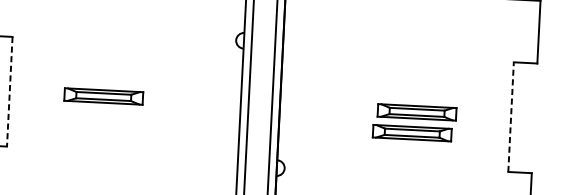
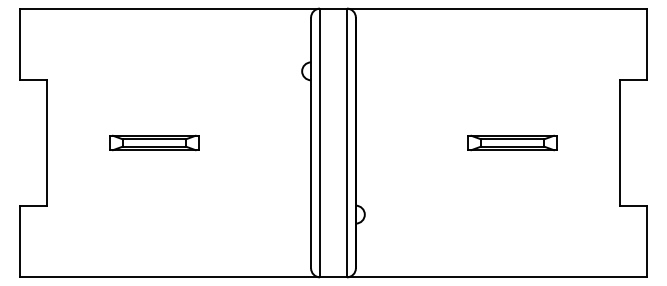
line: (9, 91) -> (46, 142), dashed -> solid
line: (511, 116) -> (620, 142), dashed -> solid
part: (412, 132) -> (508, 166), removed

